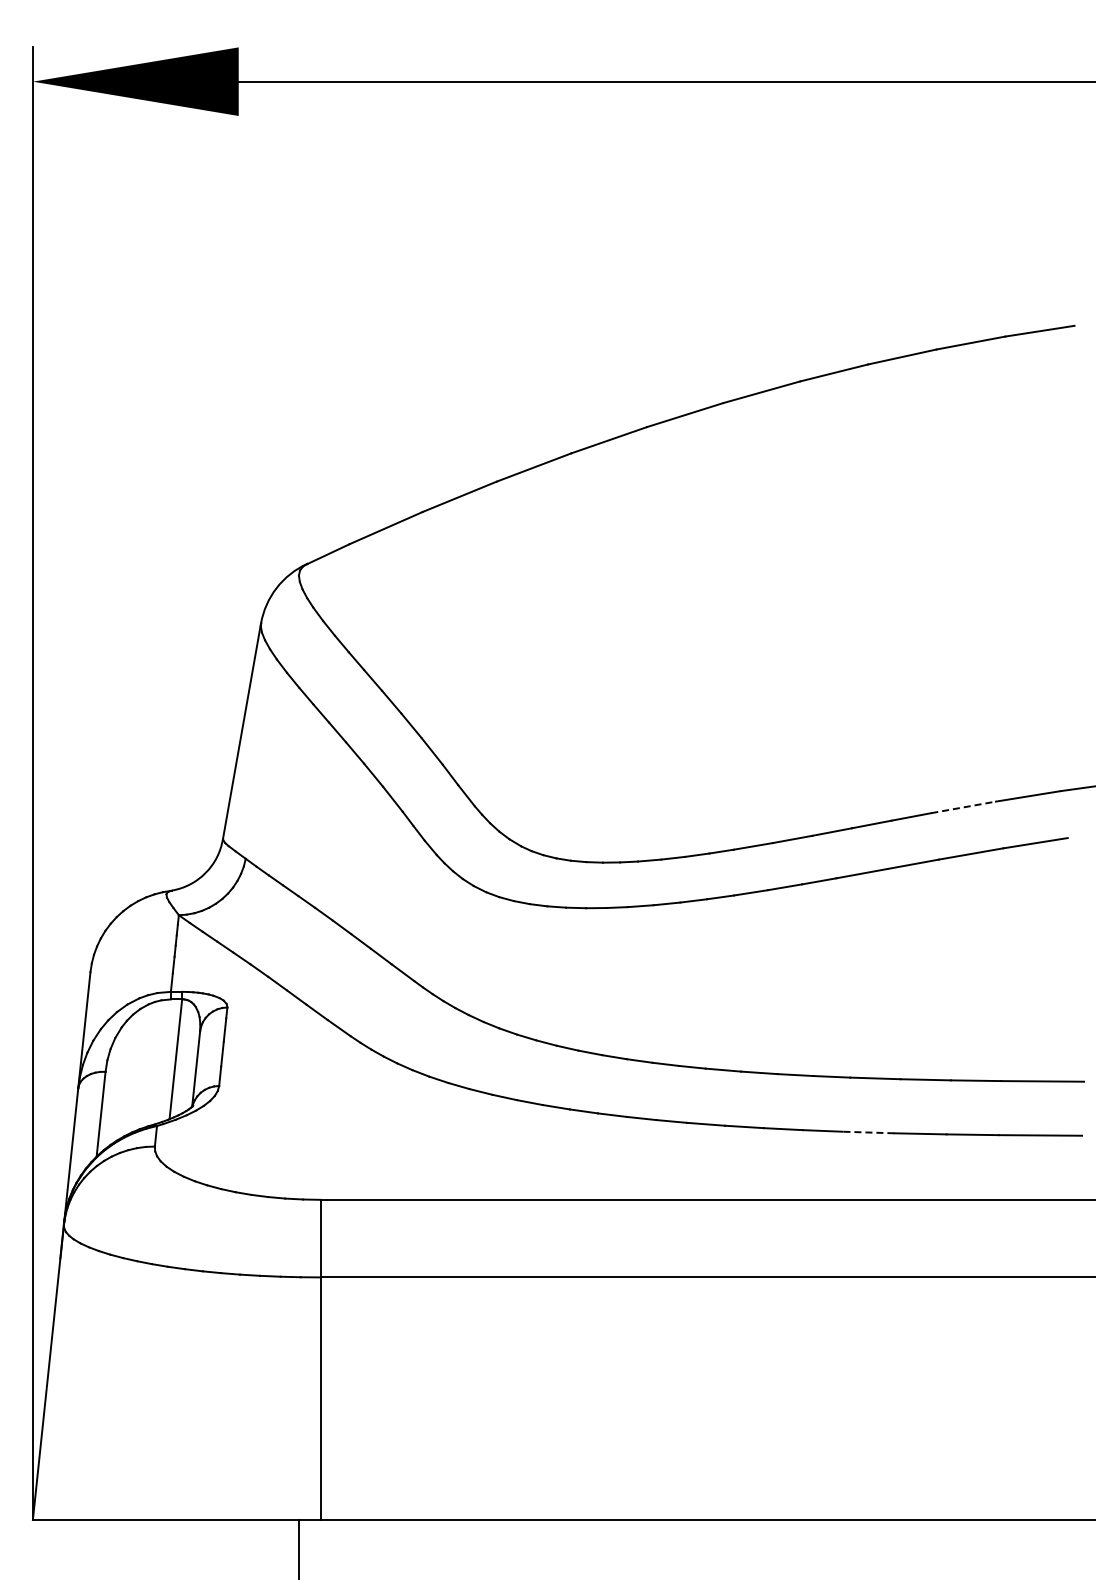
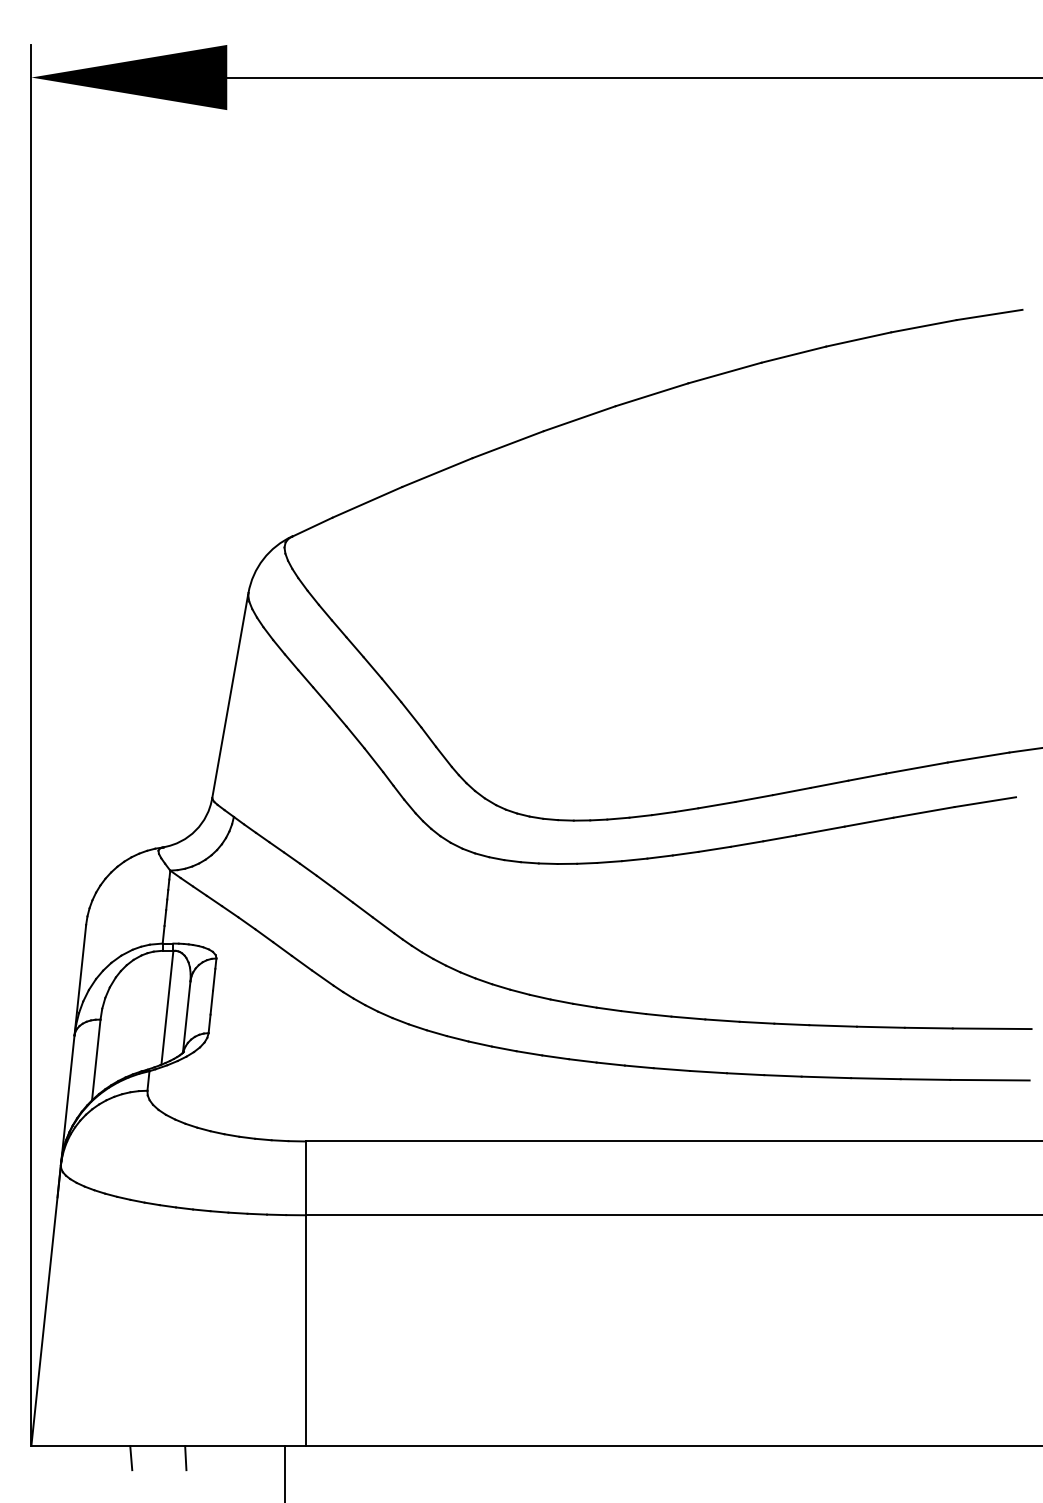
line: (963, 807) -> (916, 768), dashed -> solid
line: (868, 1132) -> (826, 1077), dashed -> solid
line: (137, 1532) -> (130, 1457), added
line: (194, 1532) -> (185, 1457), added

